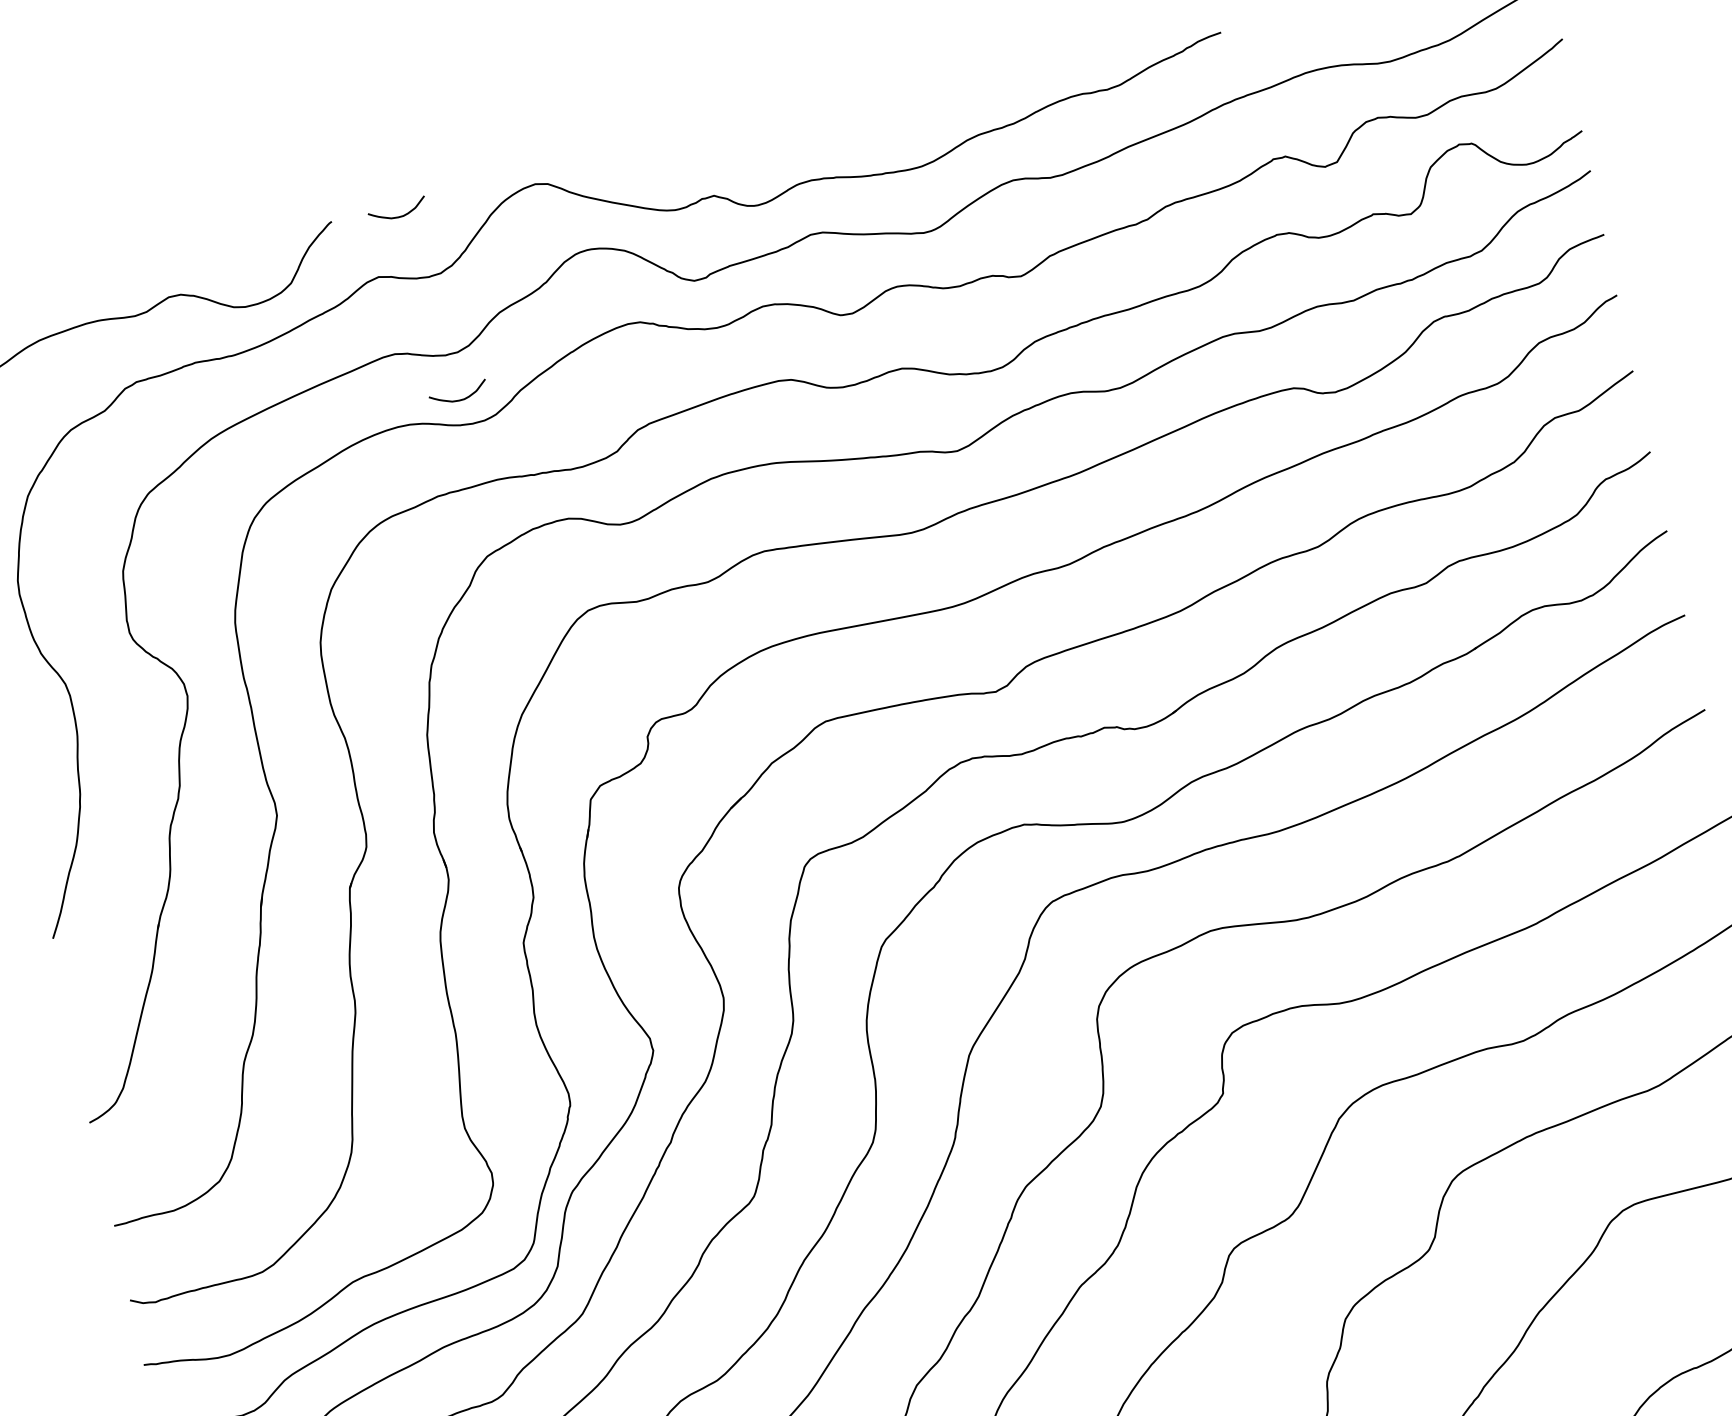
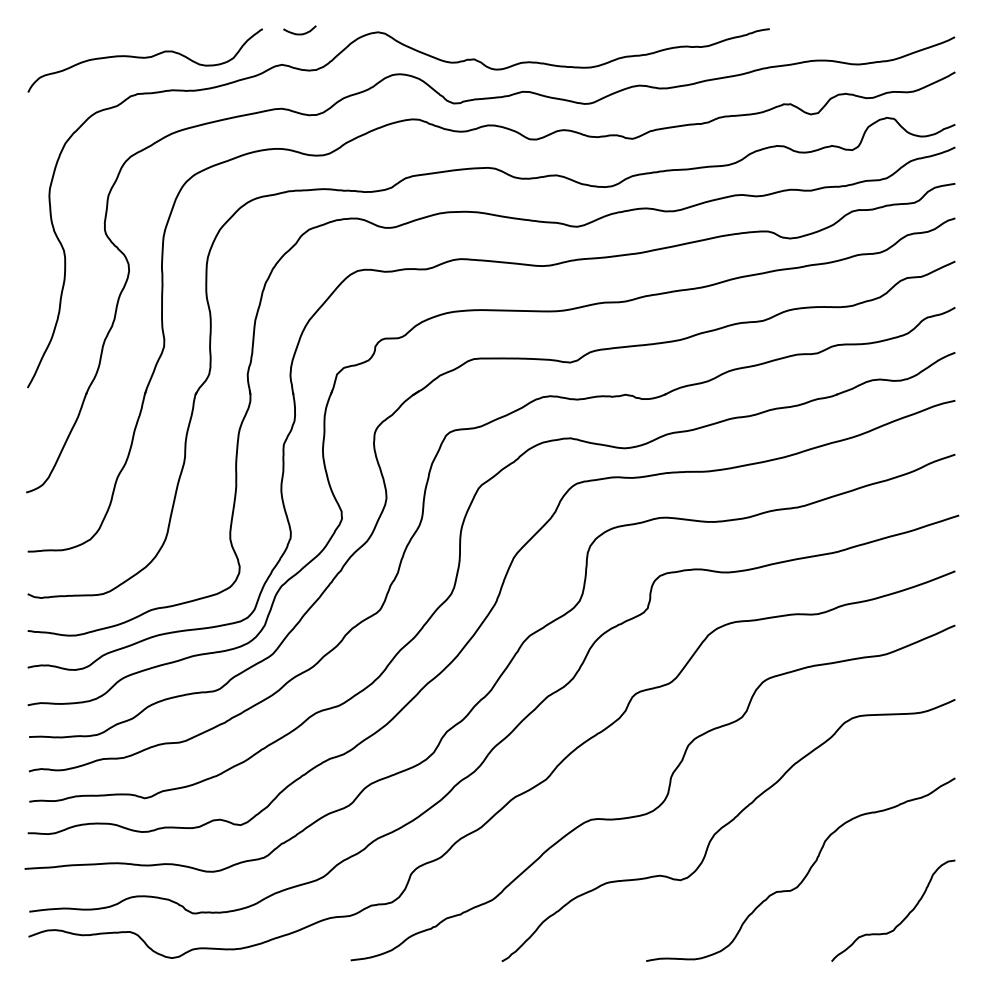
curve: (458, 398) -> (311, 140), removed

